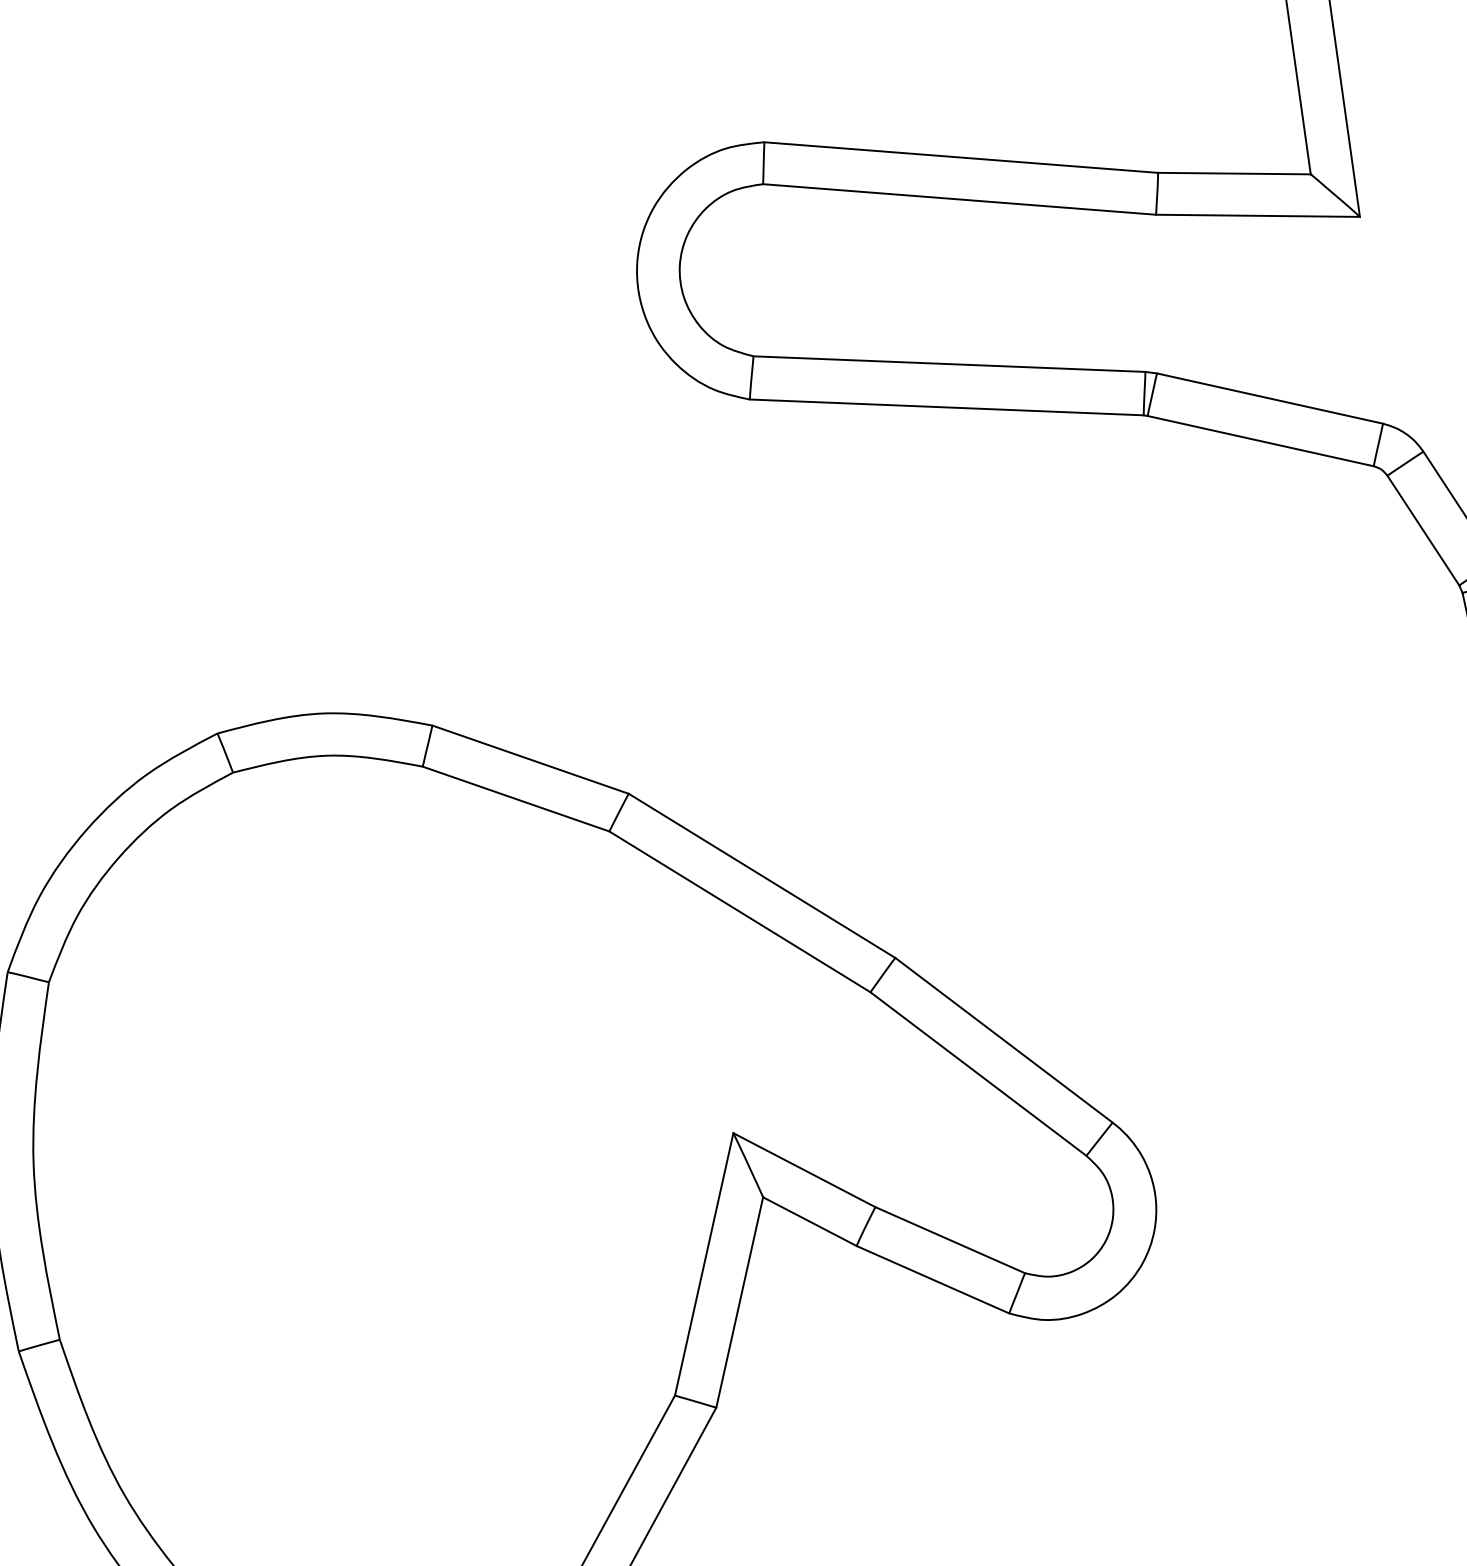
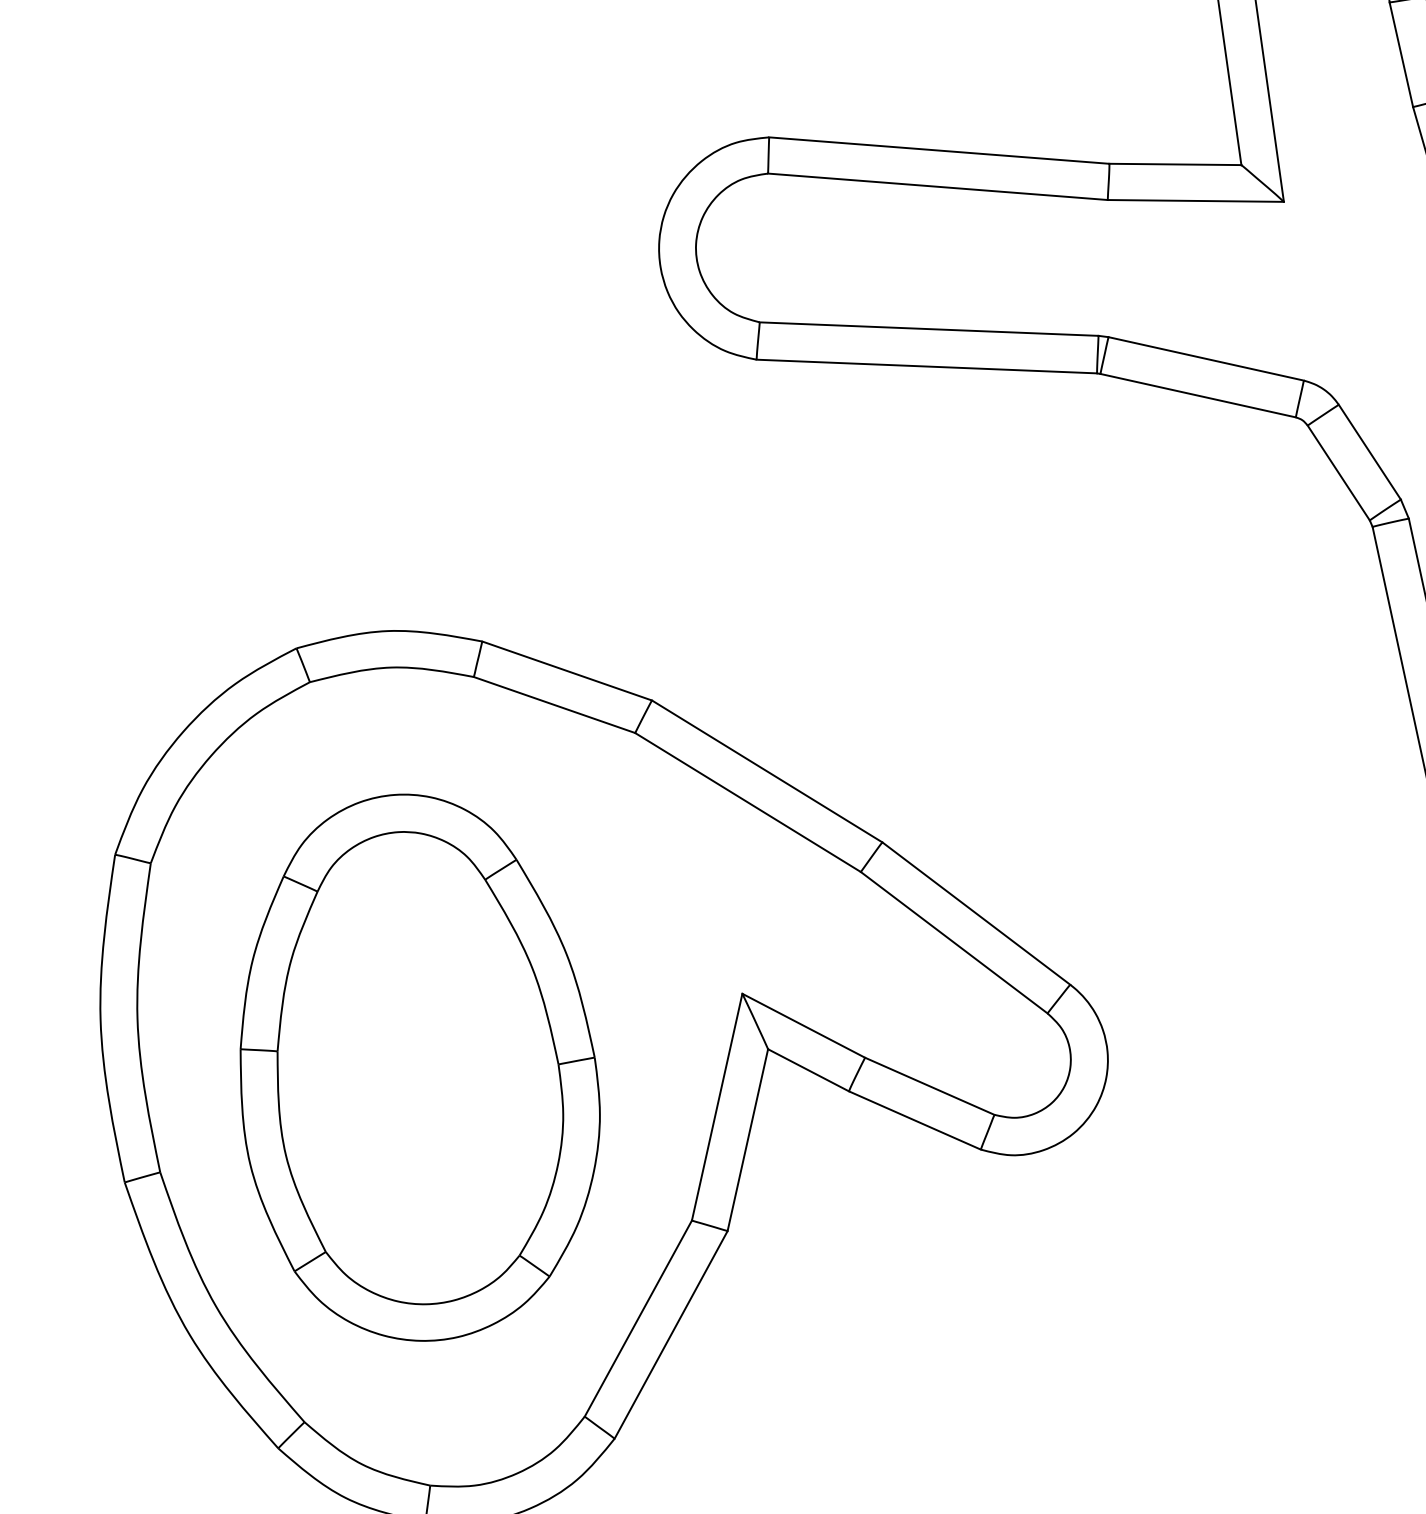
part: (359, 1218) -> (419, 1067), added

